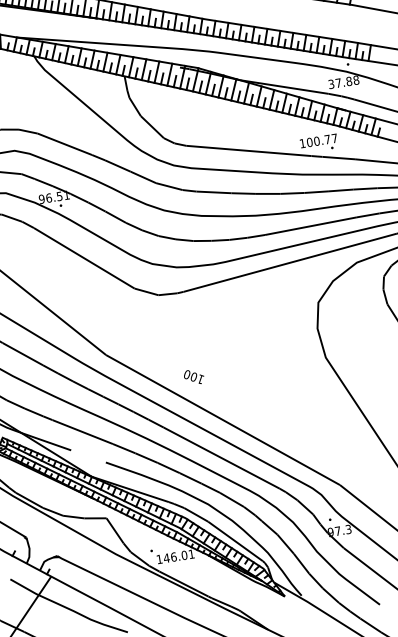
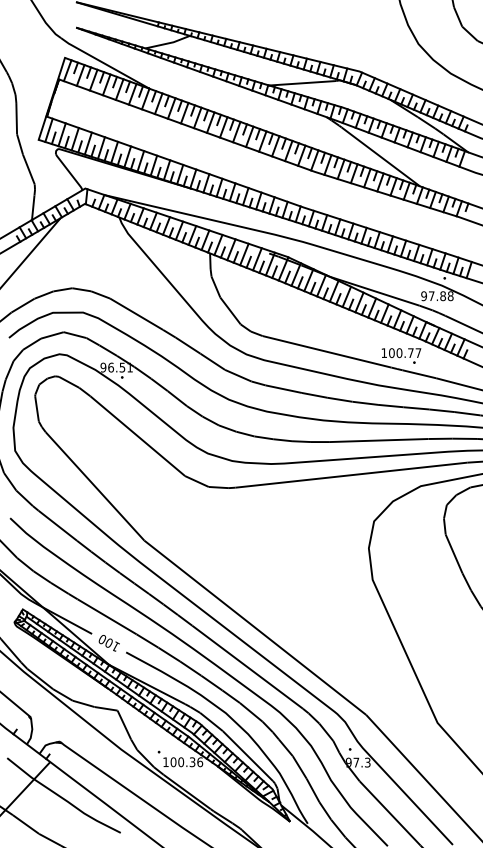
text: (330, 83) -> (423, 295), 37.88 -> 97.88
text: (193, 377) -> (108, 643), moved
text: (178, 556) -> (186, 762), 146.01 -> 100.36

